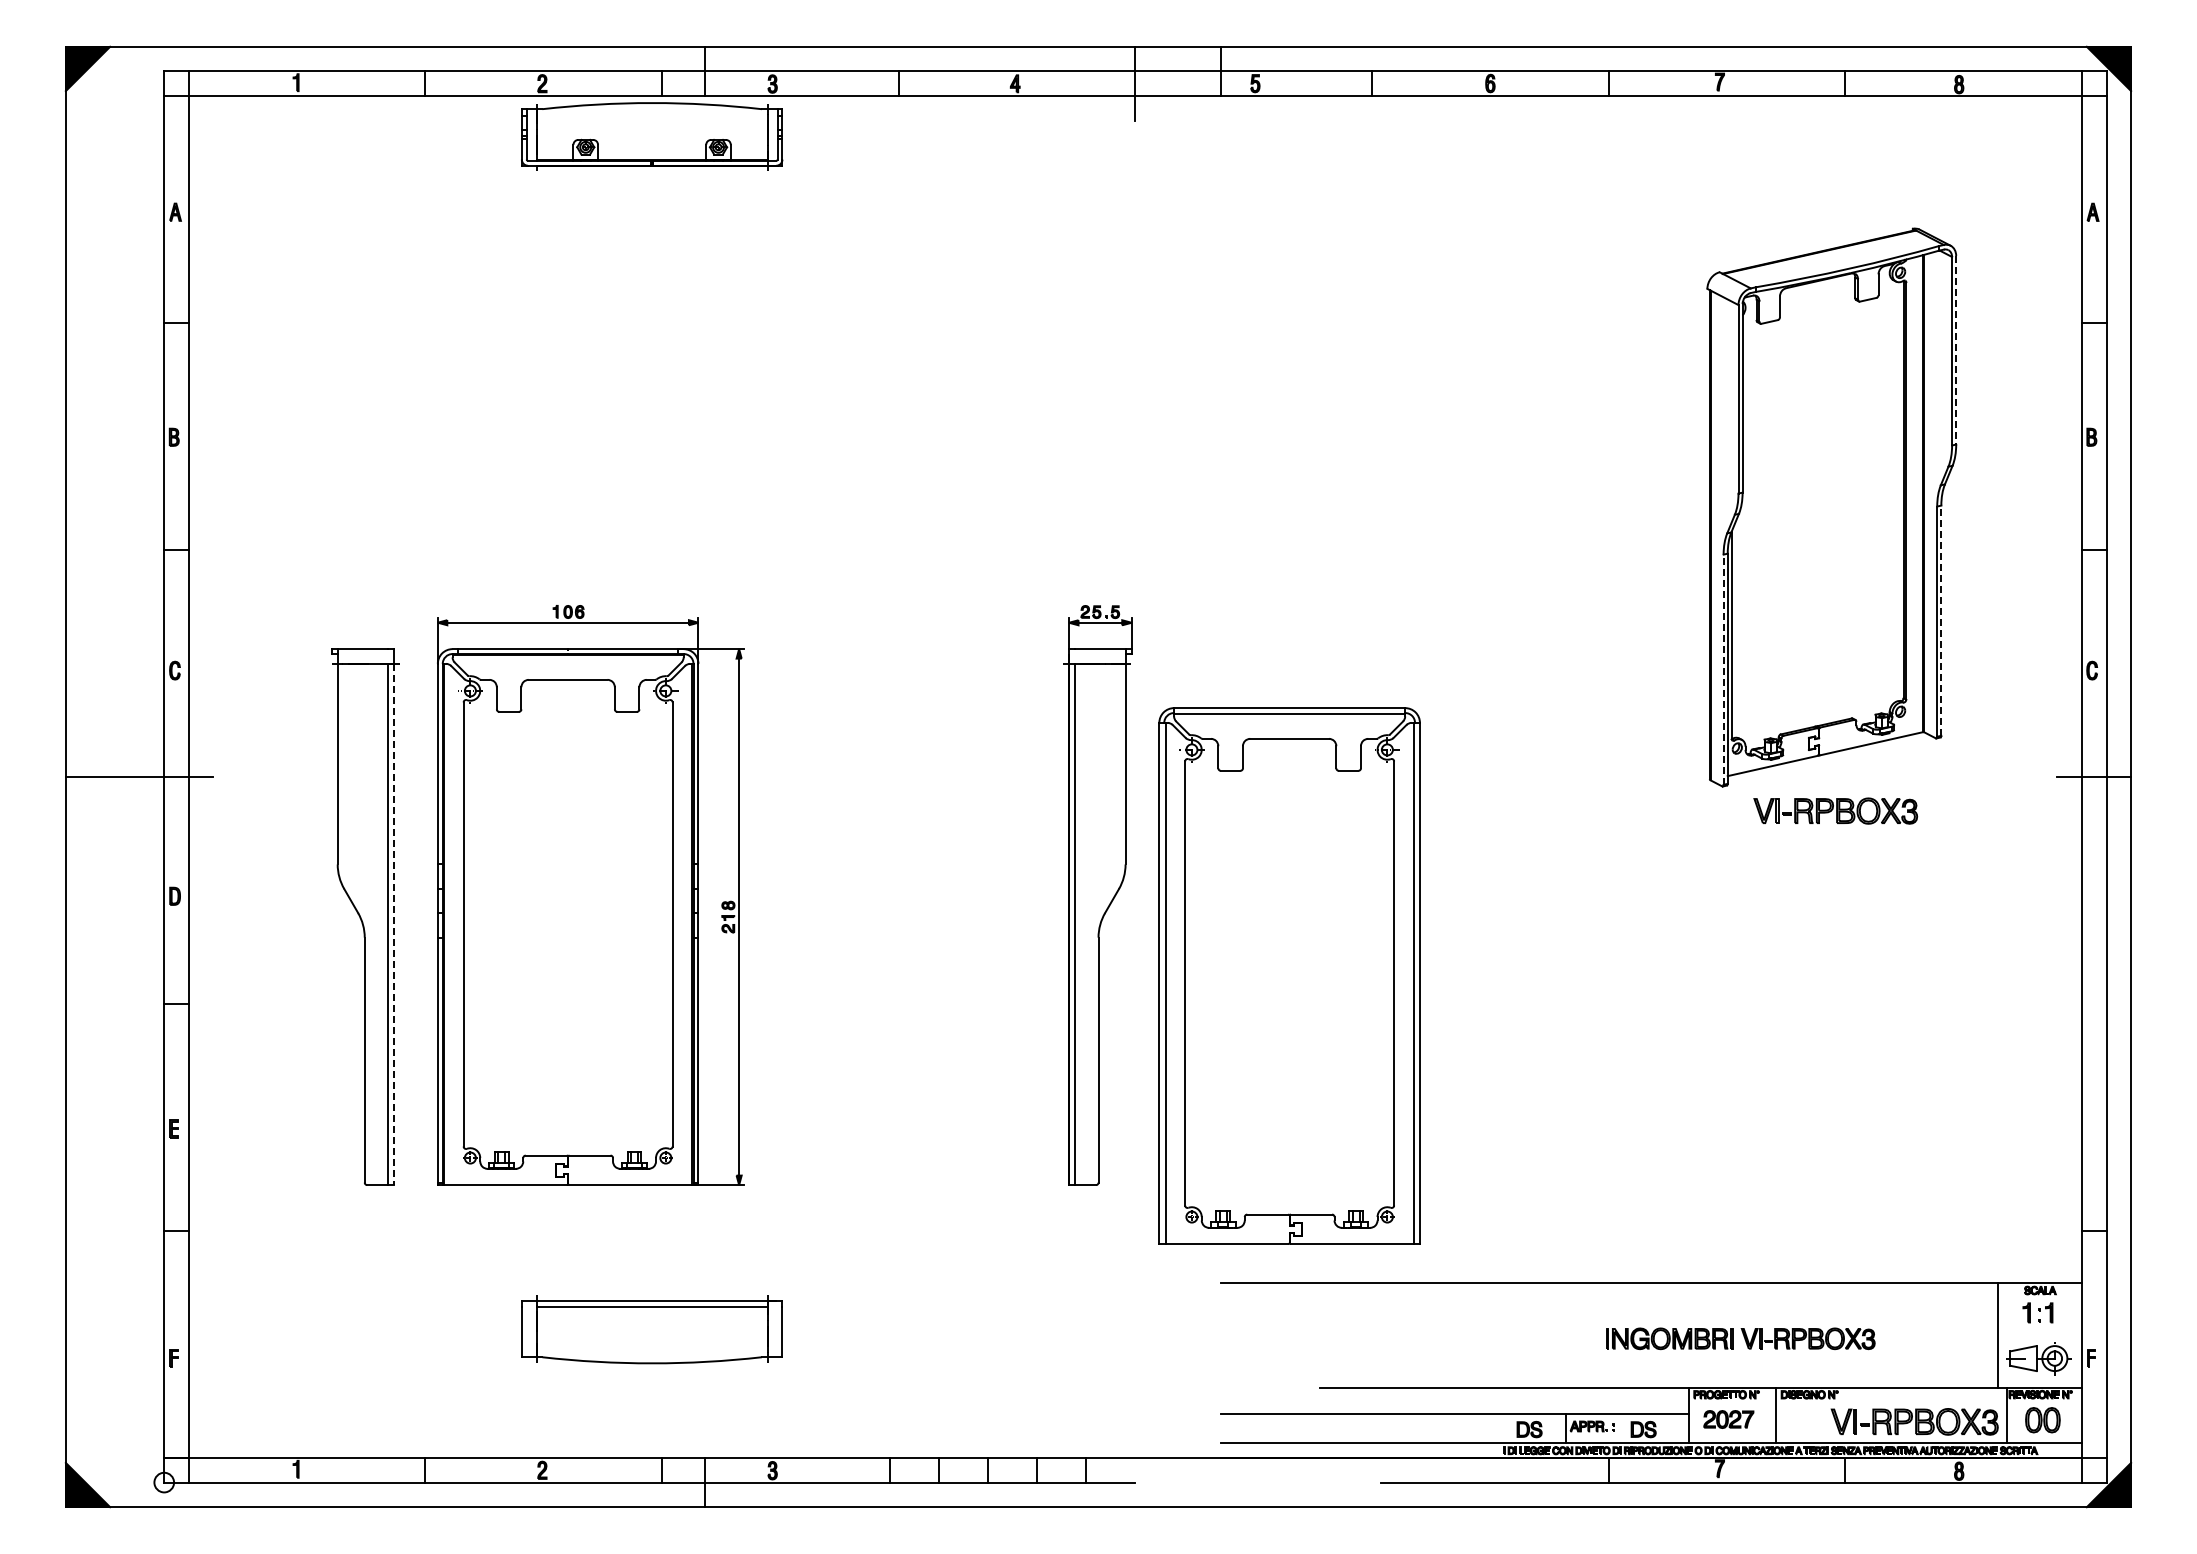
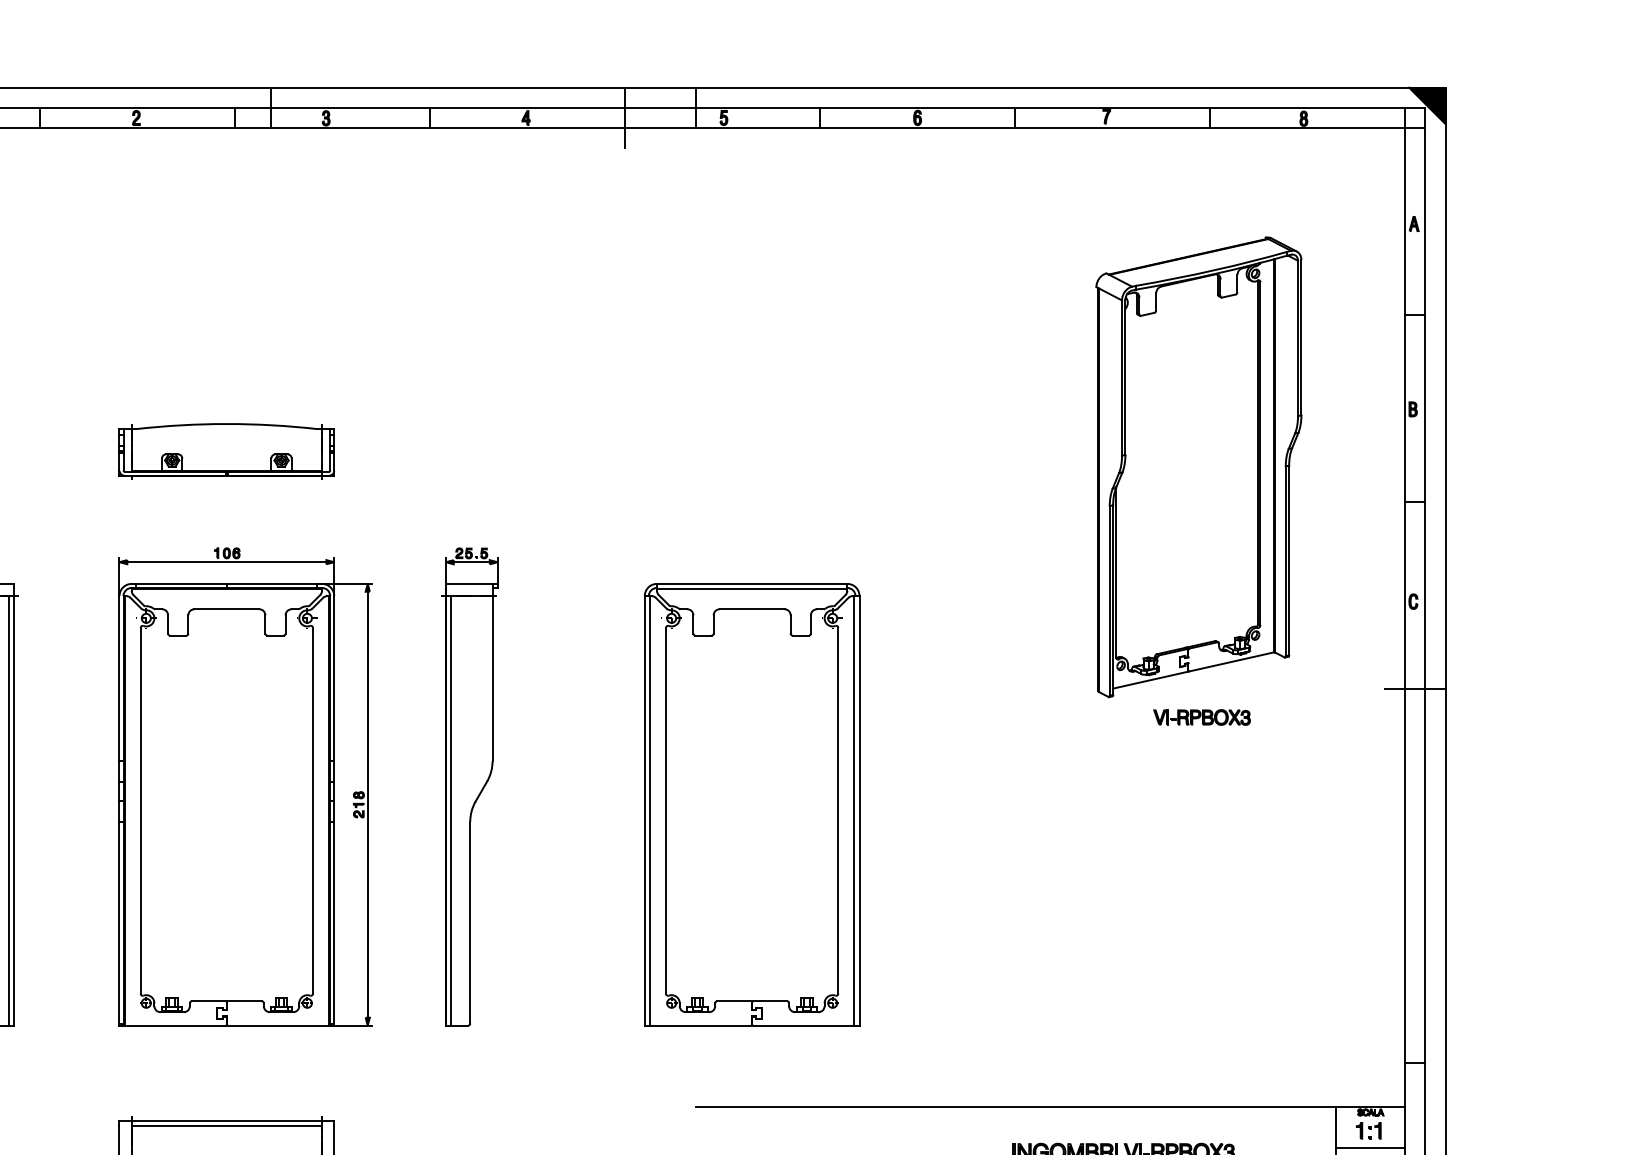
part: (652, 136) -> (227, 451), moved
line: (1956, 350) -> (1301, 337), dashed -> solid
line: (1941, 620) -> (1289, 560), dashed -> solid
line: (1723, 669) -> (1109, 600), dashed -> solid
part: (1835, 811) -> (1201, 717), size x0.71
part: (590, 895) -> (245, 786), moved
part: (1097, 895) -> (469, 786), moved
line: (394, 924) -> (14, 810), dashed -> solid
part: (1289, 975) -> (752, 804), moved
line: (2039, 1333) -> (1370, 1147), added

